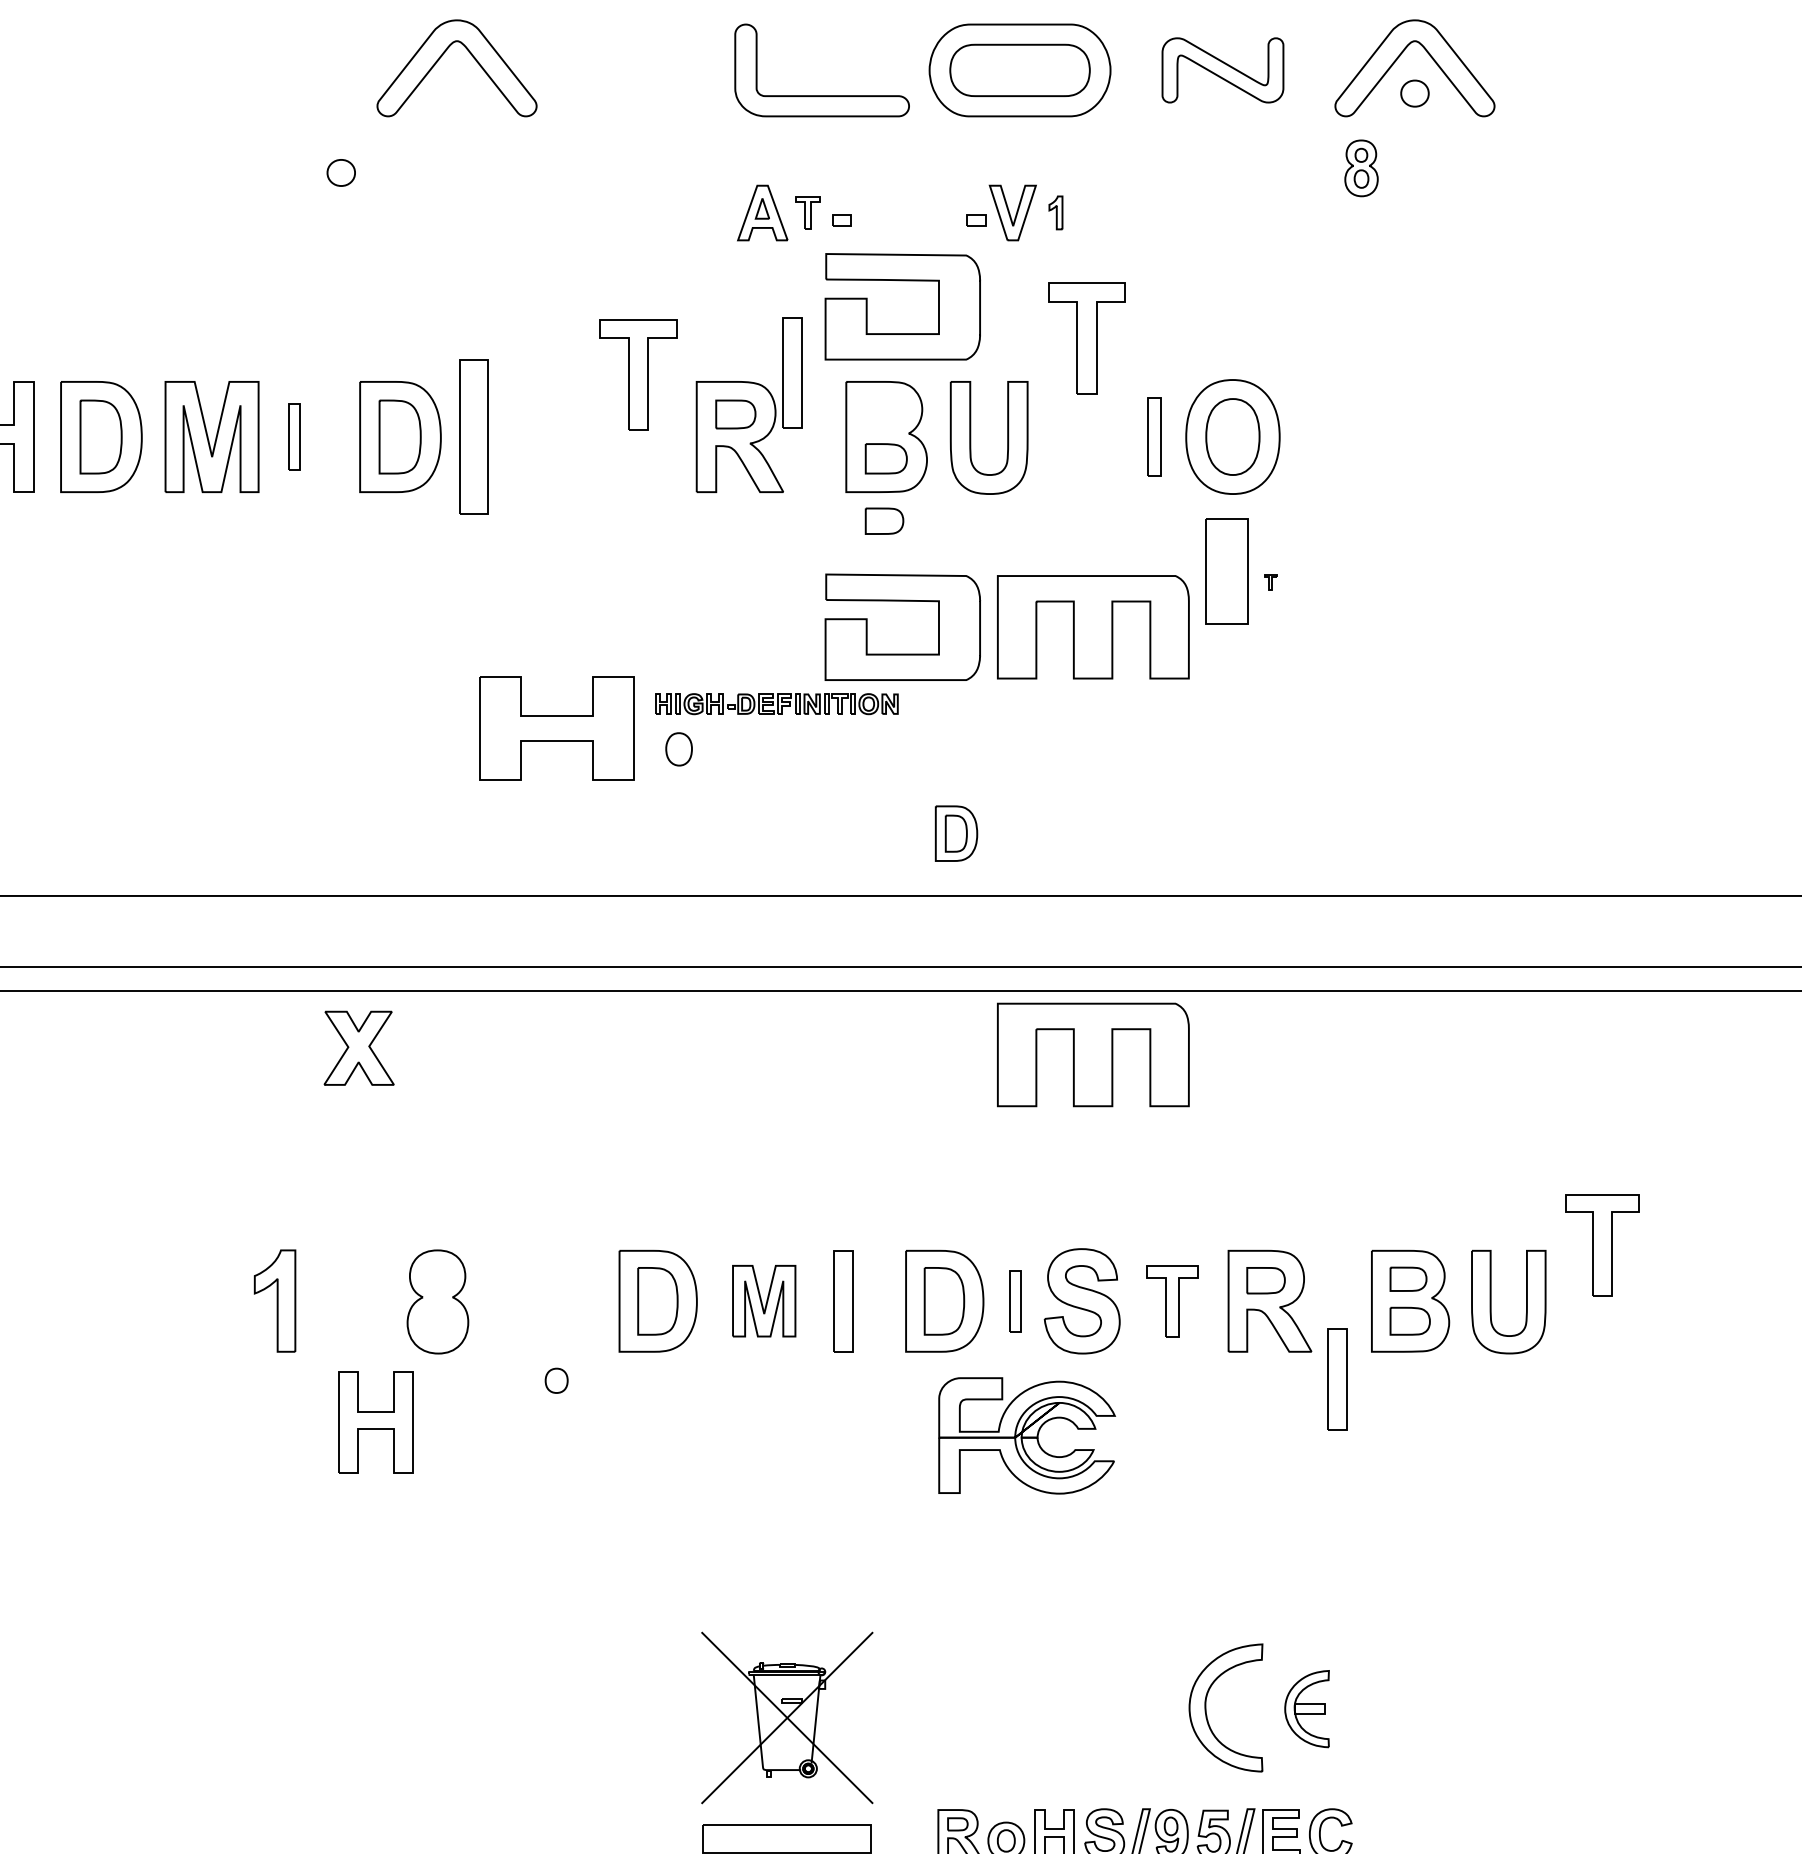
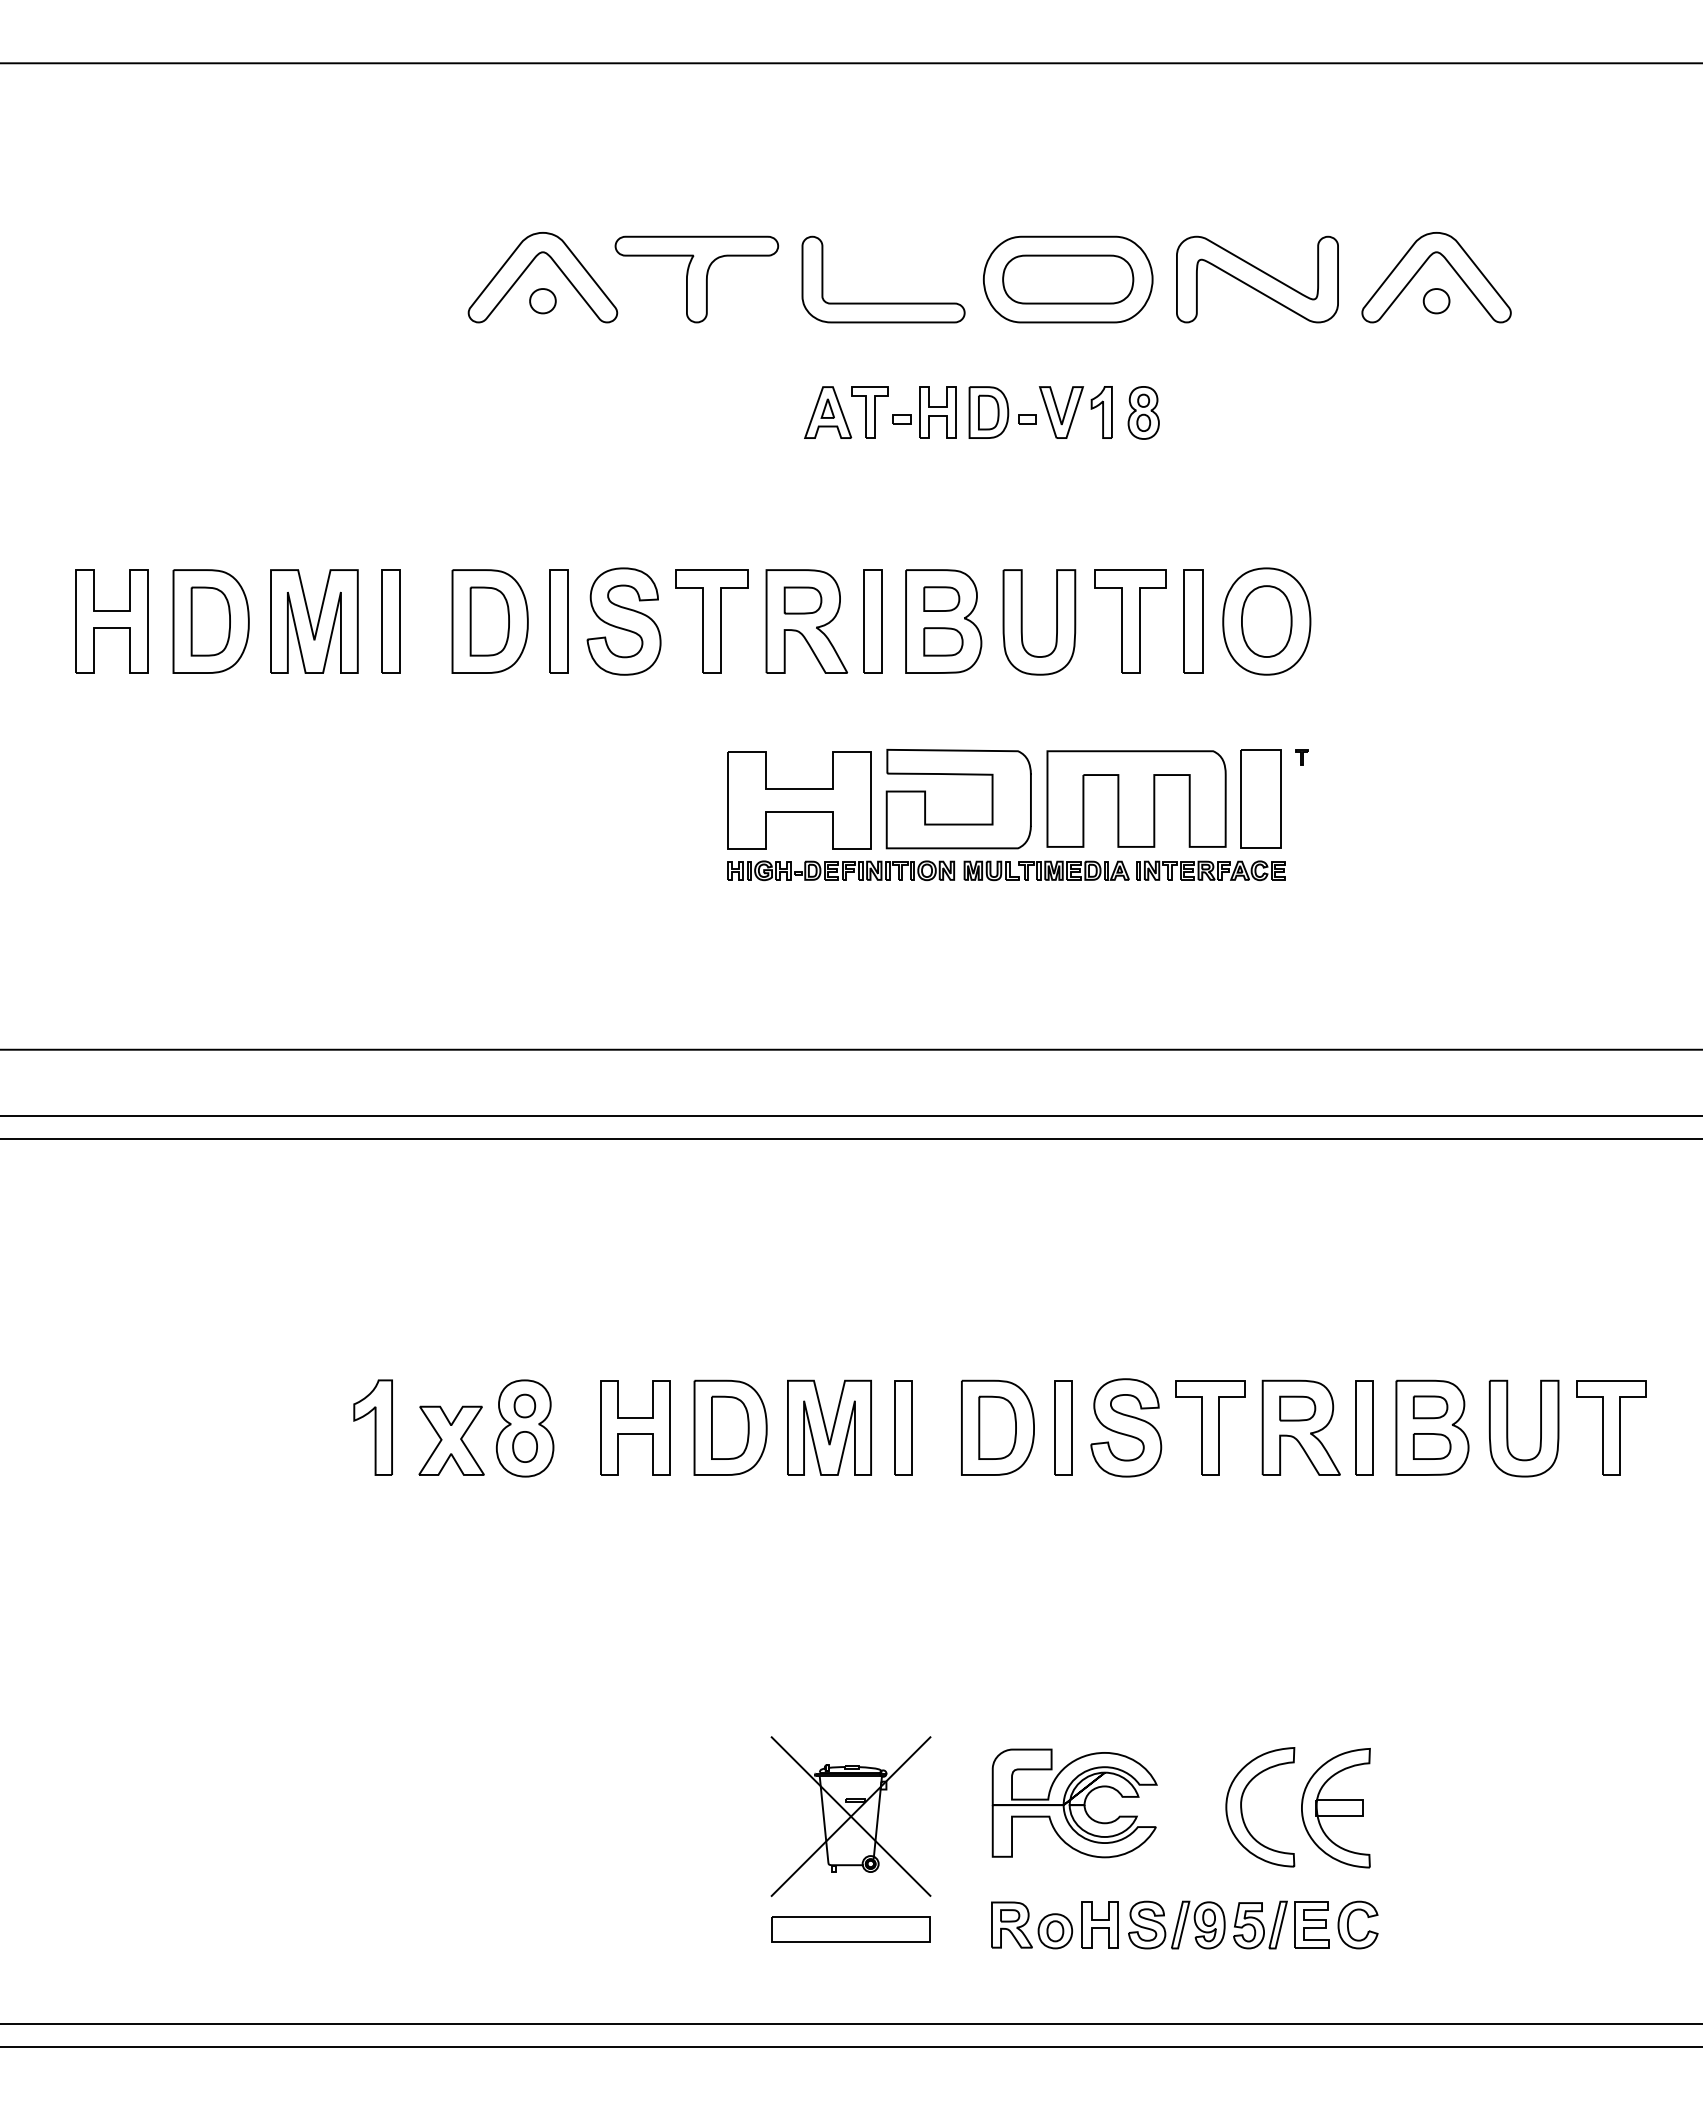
part: (621, 70) -> (696, 279), added
part: (1222, 70) -> (1257, 279), size x1.43
part: (1361, 167) -> (1143, 412), moved
part: (340, 173) -> (542, 301), moved
part: (807, 212) -> (869, 412), size x1.67
part: (879, 212) -> (937, 412), added
part: (1055, 212) -> (1101, 412), size x1.67
part: (902, 281) -> (958, 476), removed
part: (1086, 338) -> (1130, 621), moved
part: (792, 372) -> (872, 621), moved
part: (637, 374) -> (711, 621), moved
part: (293, 436) -> (390, 621), size x1.67
part: (473, 436) -> (558, 621), size x0.71
part: (543, 436) -> (623, 621), added
part: (1154, 436) -> (1193, 621), size x1.43
part: (884, 520) -> (941, 598), moved
part: (1226, 570) -> (1260, 798), moved
part: (1080, 703) -> (1124, 870), added
part: (557, 728) -> (799, 800), moved
part: (678, 748) -> (524, 1446), moved
part: (956, 833) -> (988, 412), moved
part: (359, 1047) -> (451, 1440), moved
part: (1093, 1054) -> (1136, 1197), removed
part: (1602, 1245) -> (1611, 1427), moved
part: (764, 1300) -> (829, 1427), size x1.43
part: (1015, 1300) -> (1063, 1427), size x1.67
part: (1172, 1300) -> (1210, 1427), size x1.43
part: (1337, 1379) -> (1364, 1427), moved
part: (556, 1380) -> (524, 1405), moved
part: (376, 1422) -> (635, 1427), moved
part: (1026, 1435) -> (1074, 1803), moved
part: (1306, 1709) -> (1335, 1808), size x1.67

